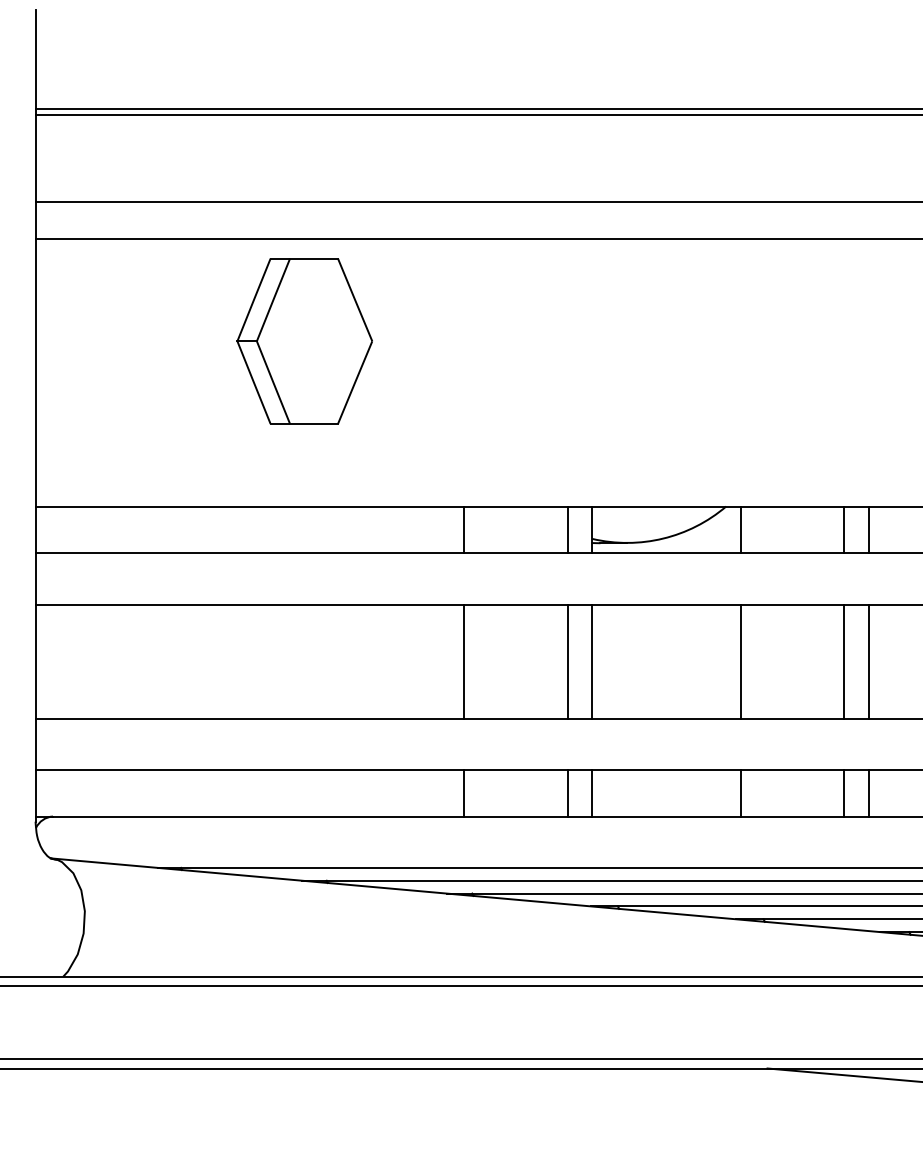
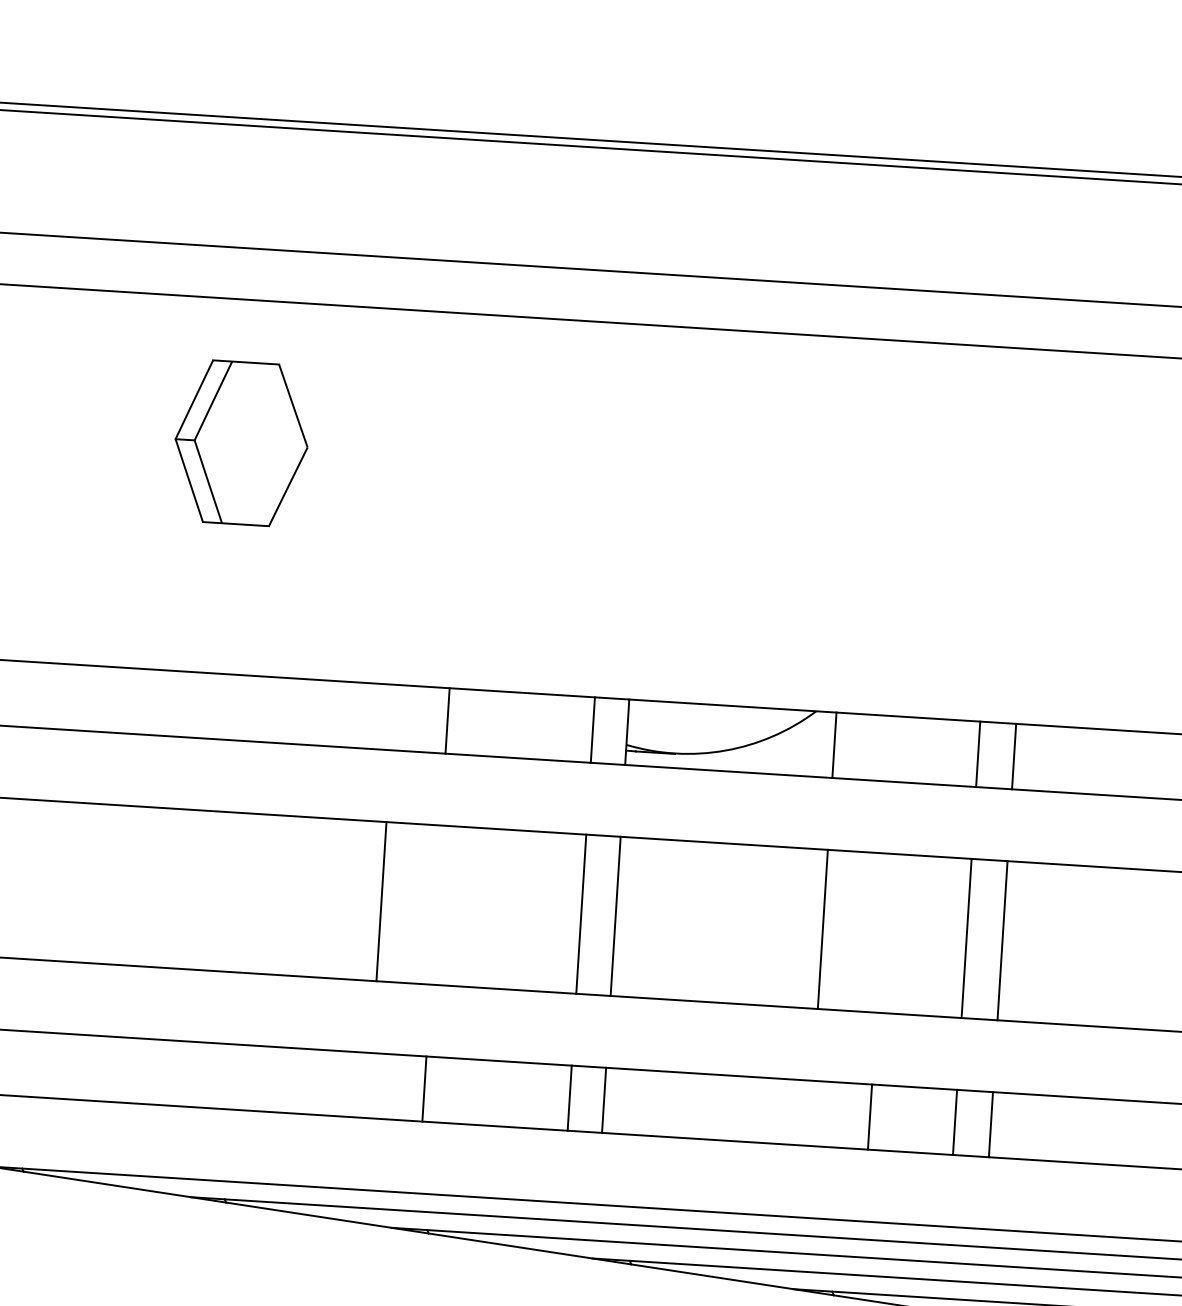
part: (304, 341) -> (241, 443), size x0.7
line: (463, 661) -> (380, 901), moved
line: (740, 792) -> (869, 1116), moved

